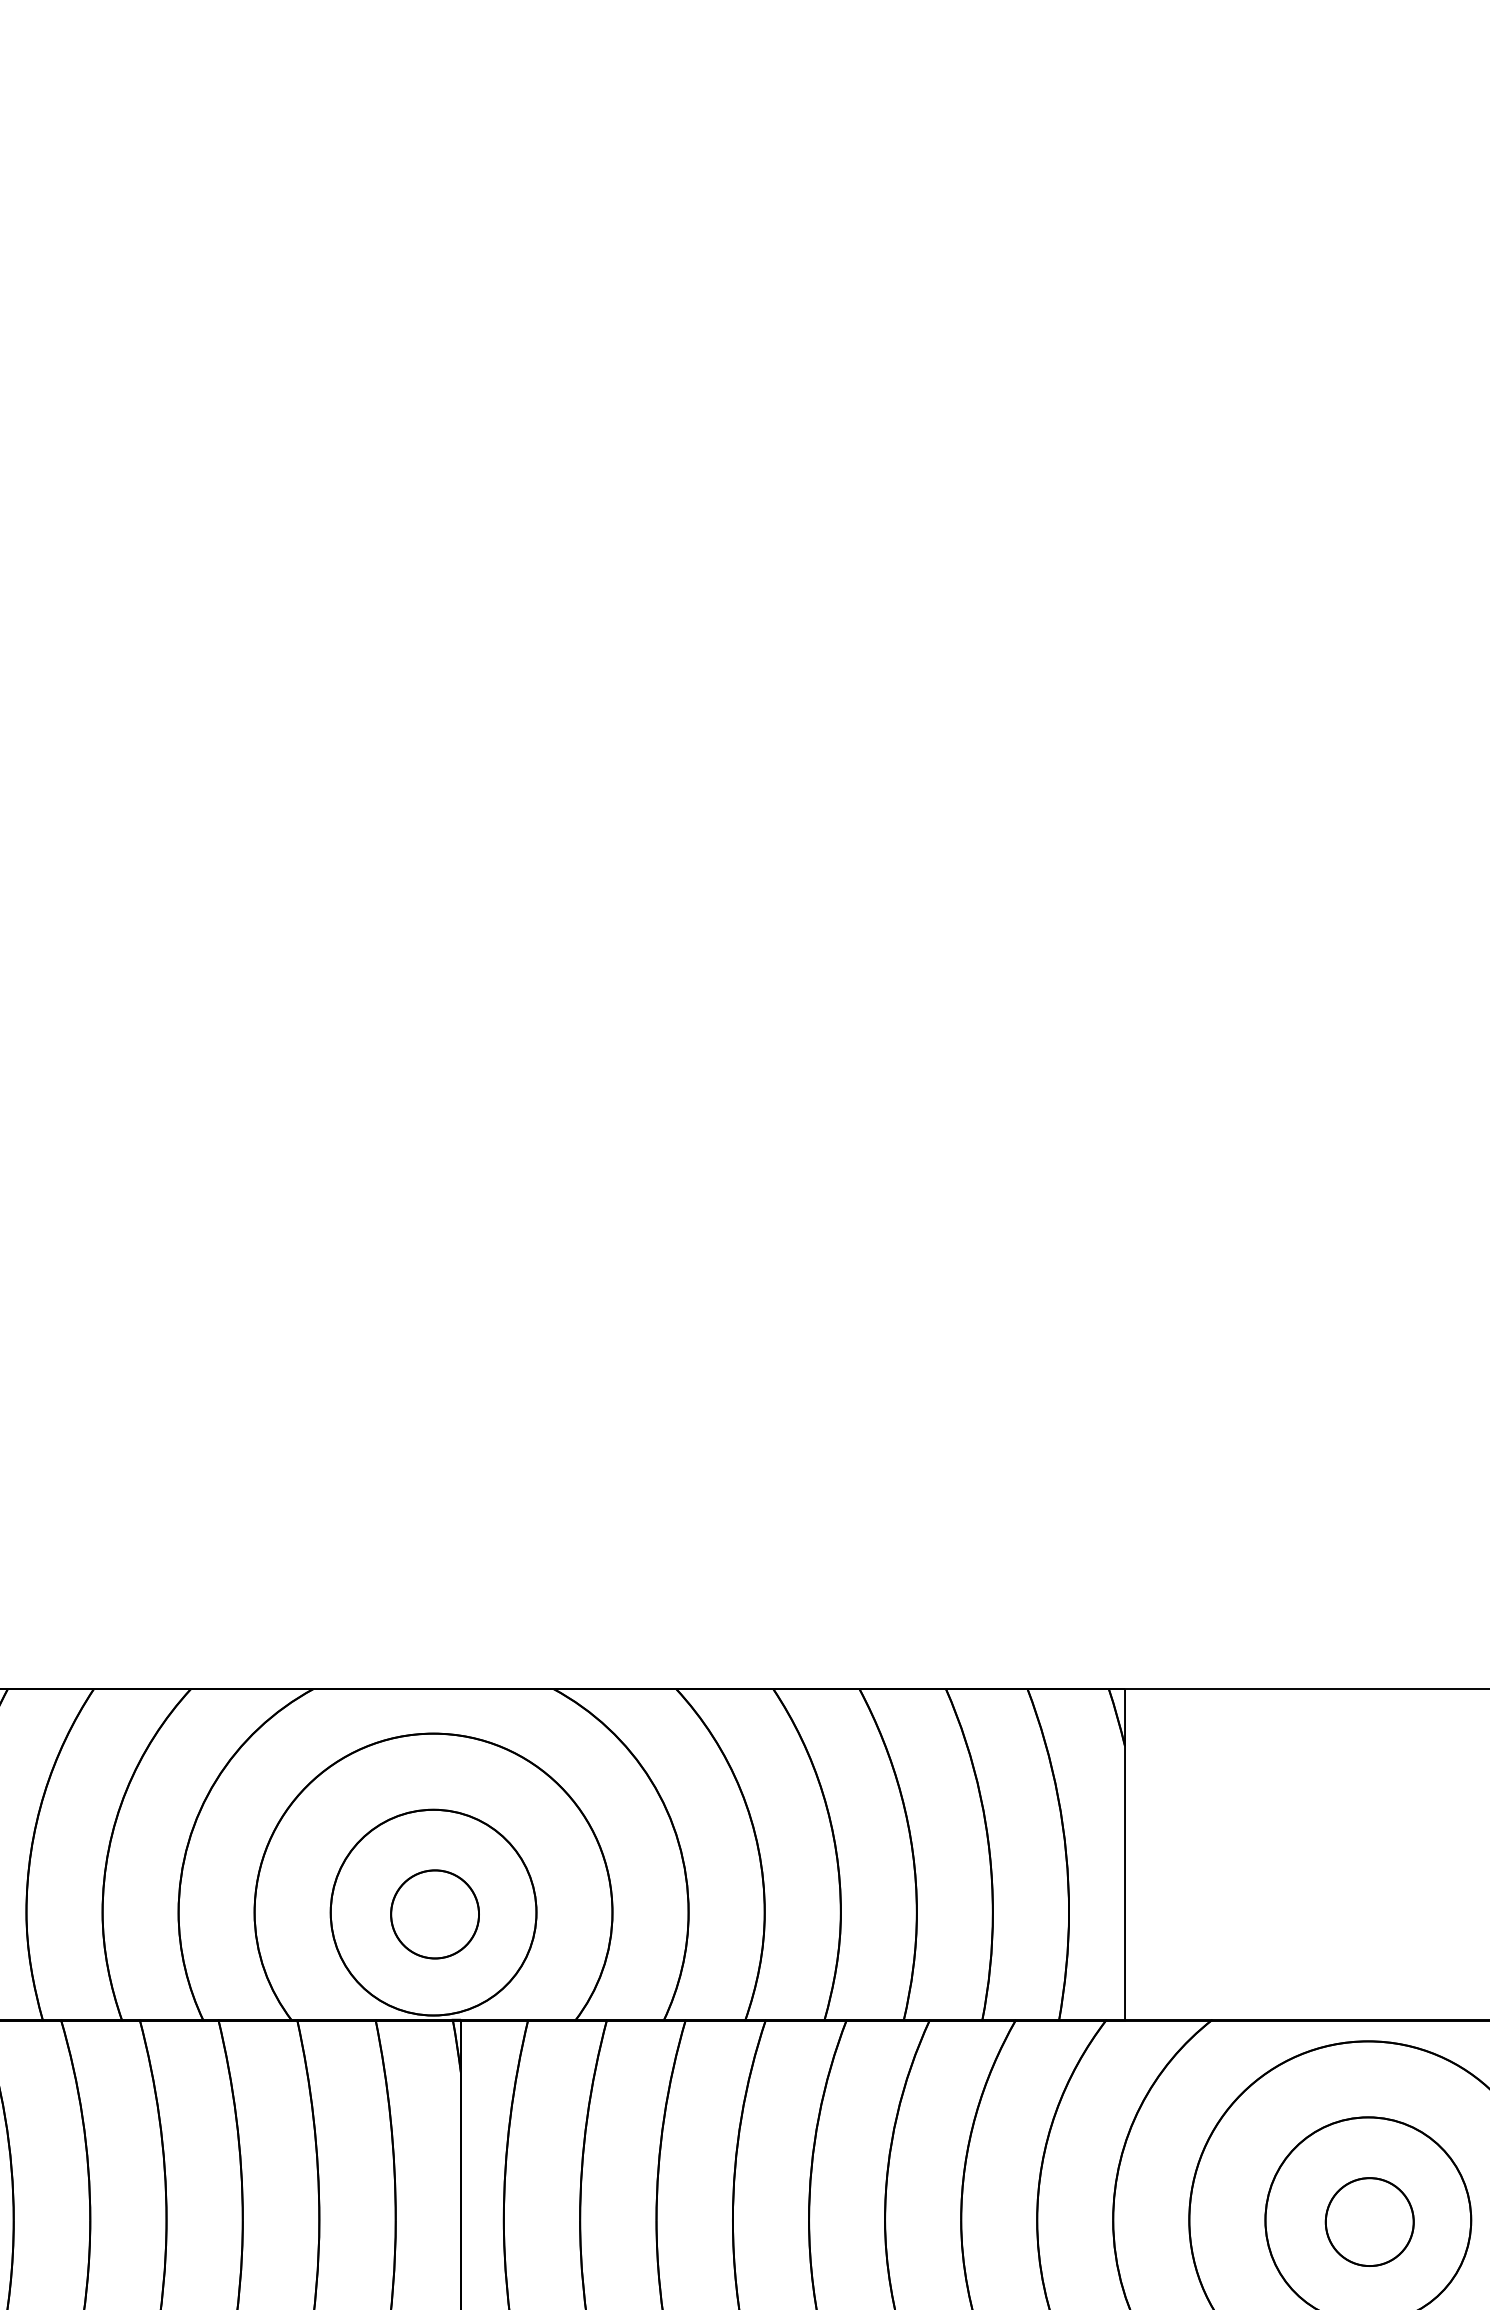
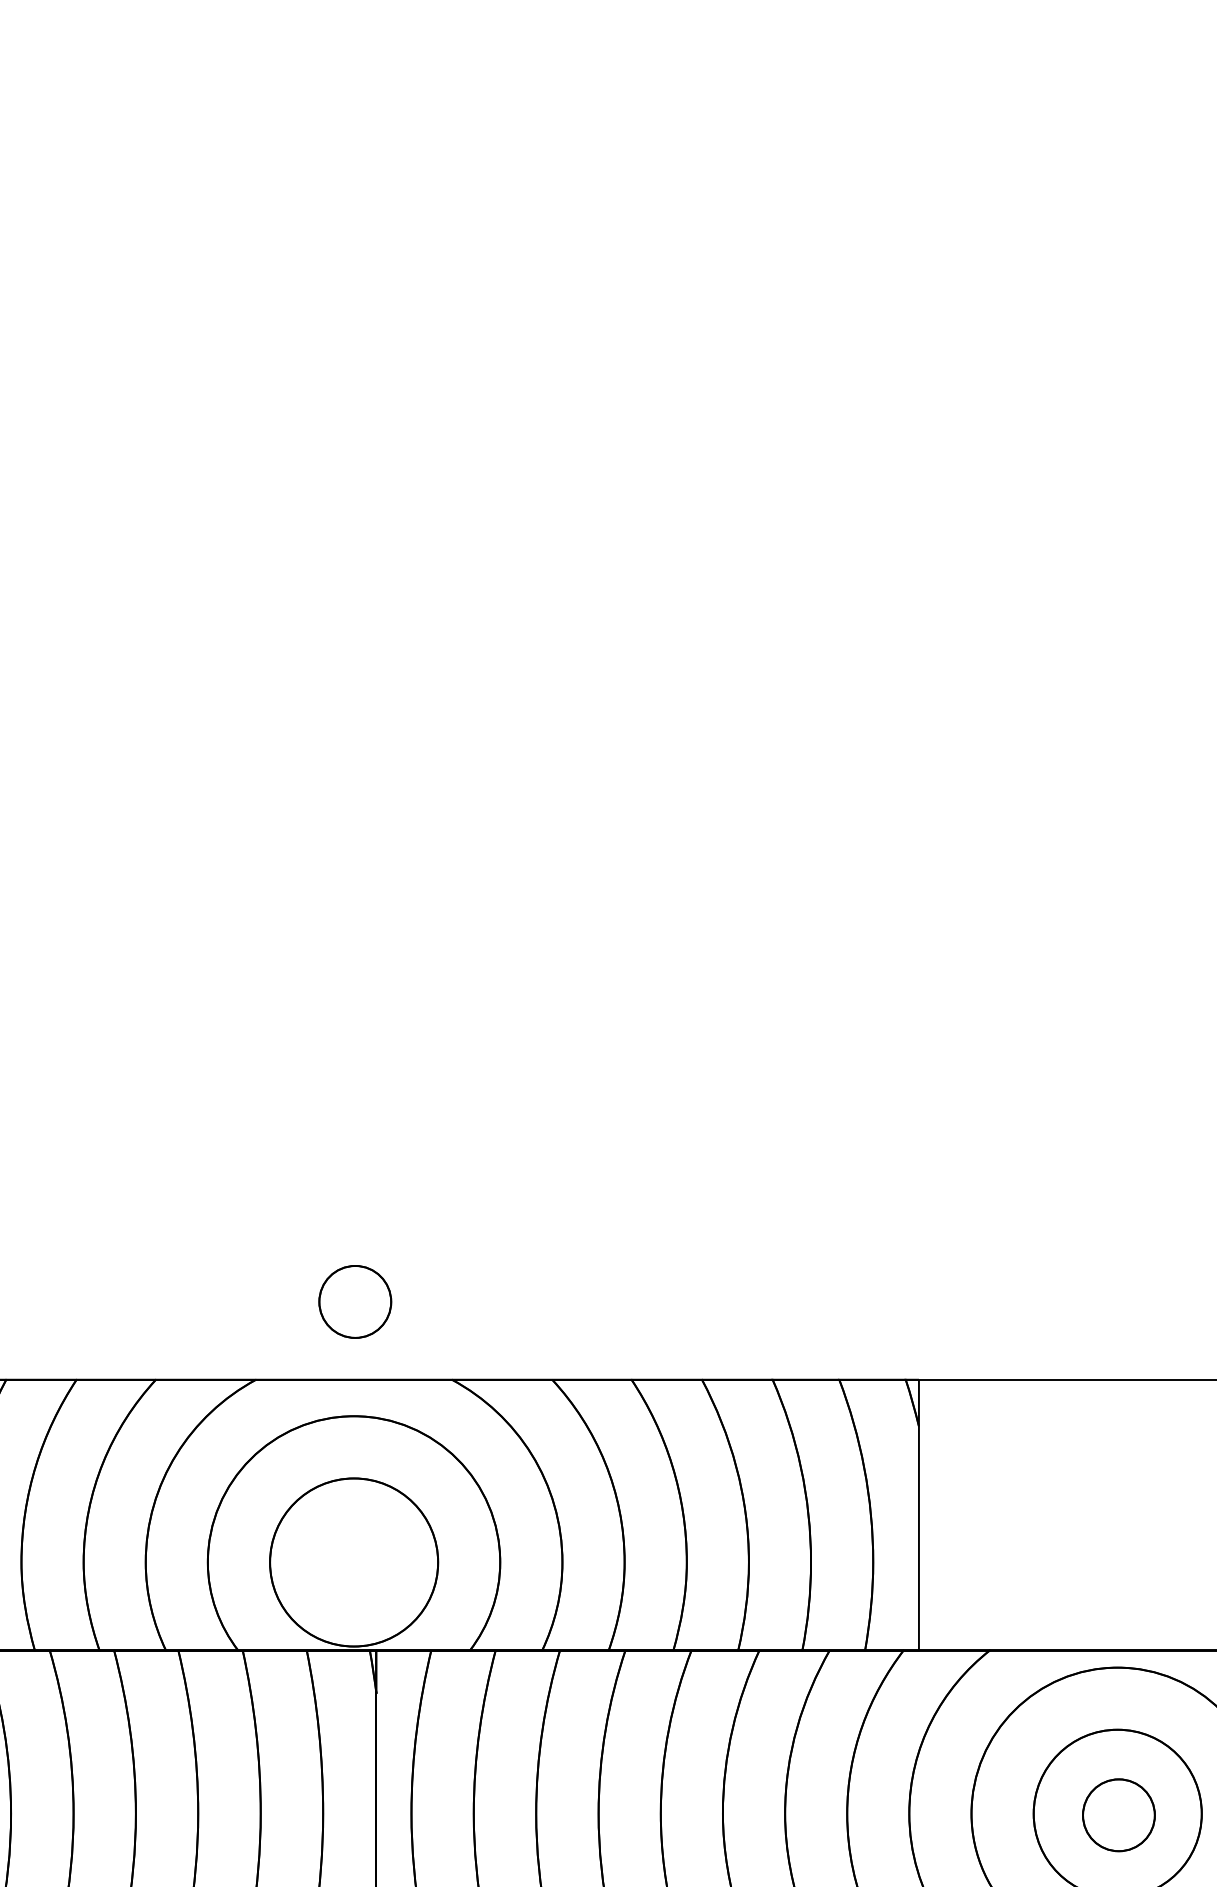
part: (435, 1913) -> (355, 1301), moved

